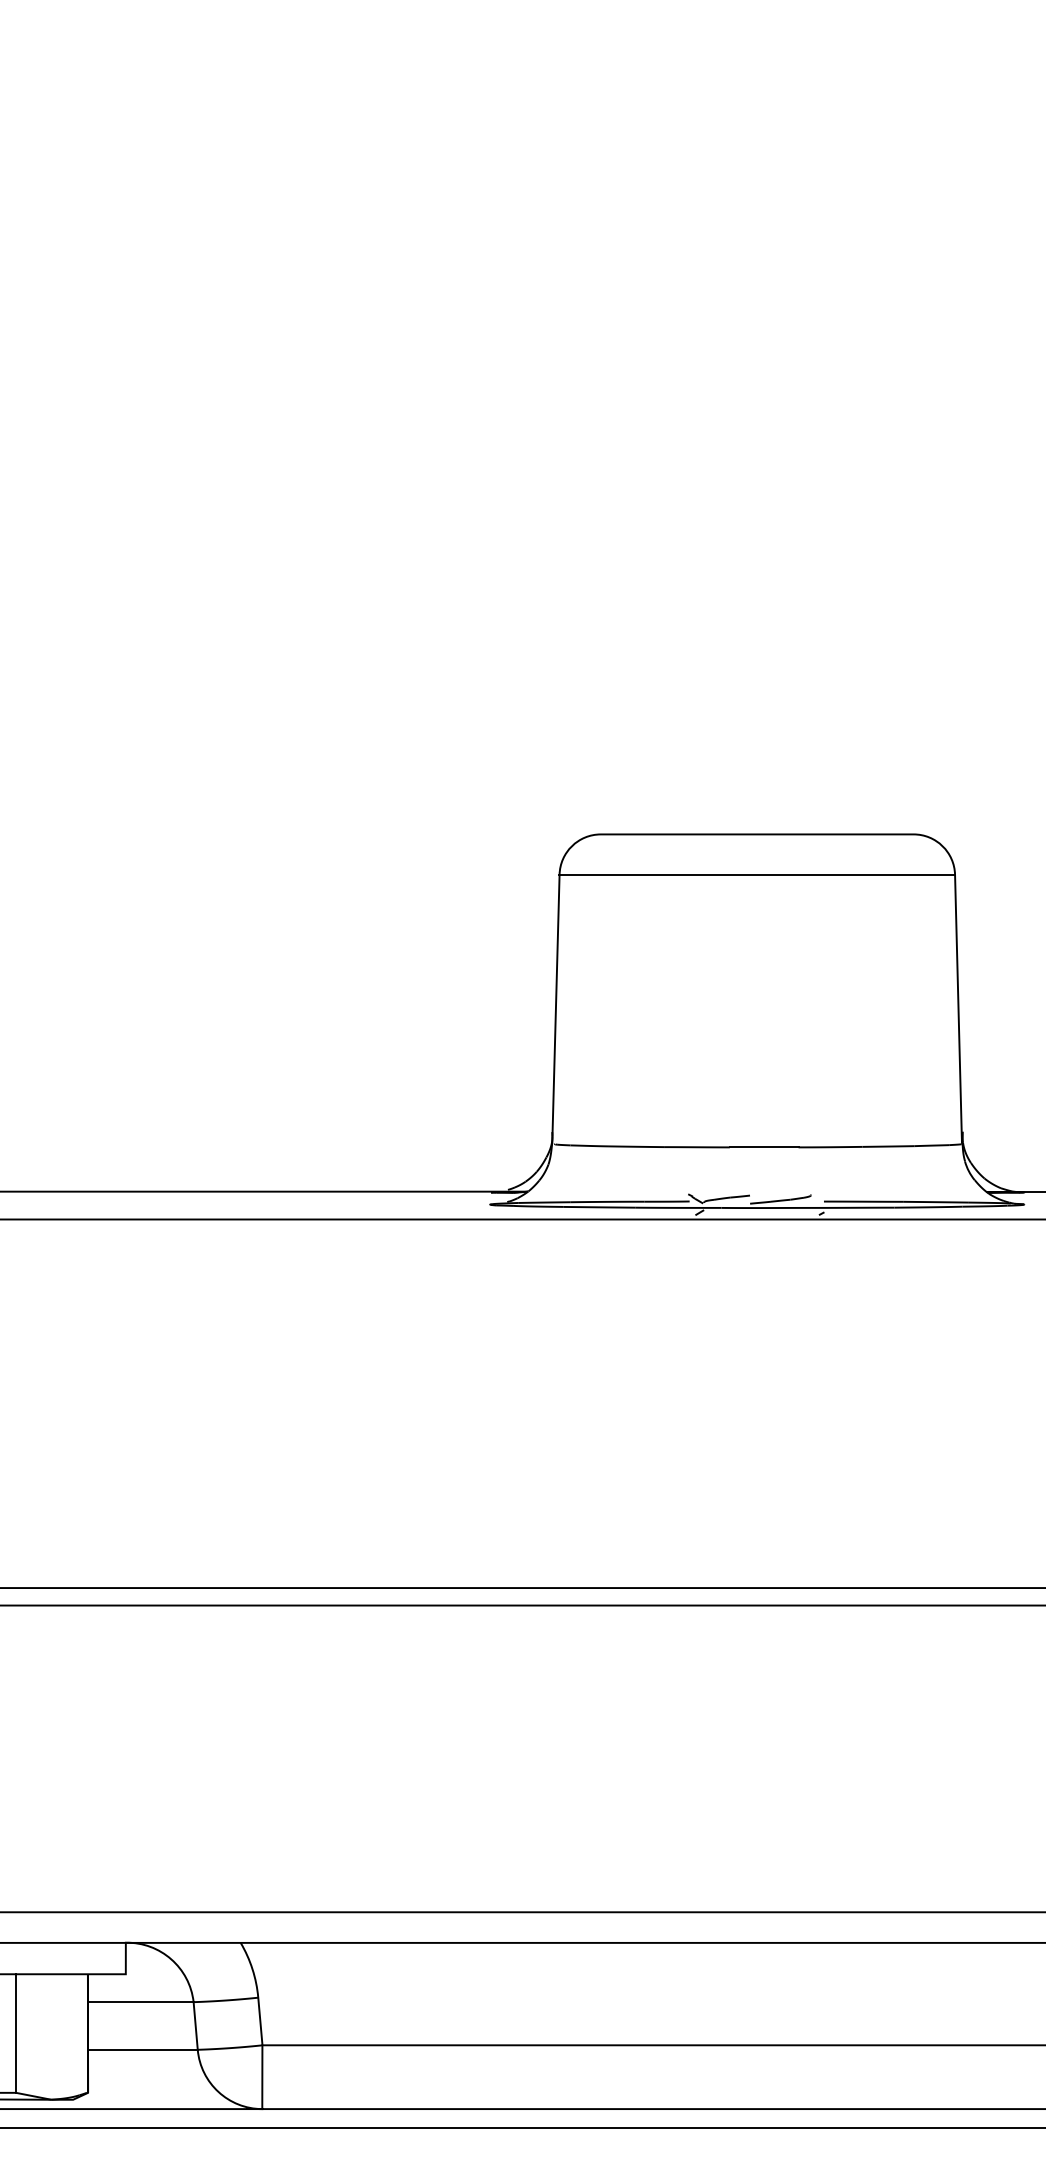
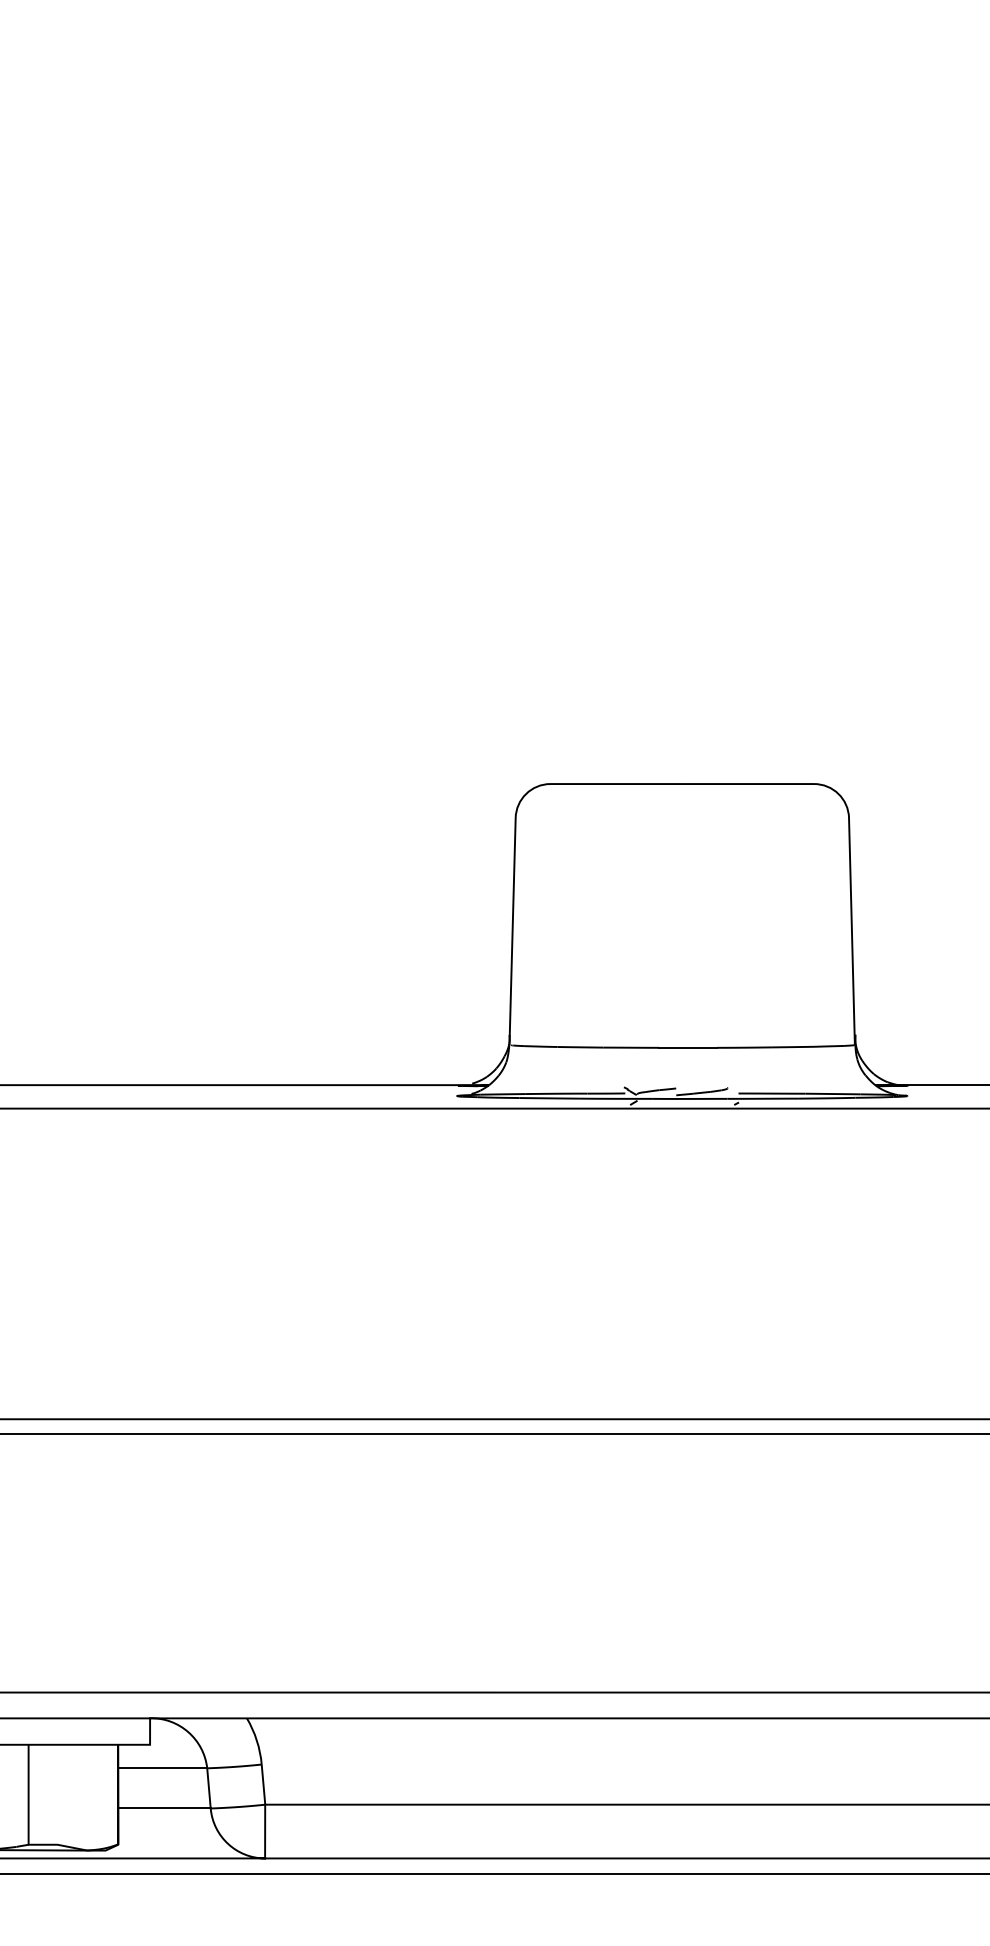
line: (756, 875) -> (681, 818), removed
line: (15, 2033) -> (57, 1794), removed

